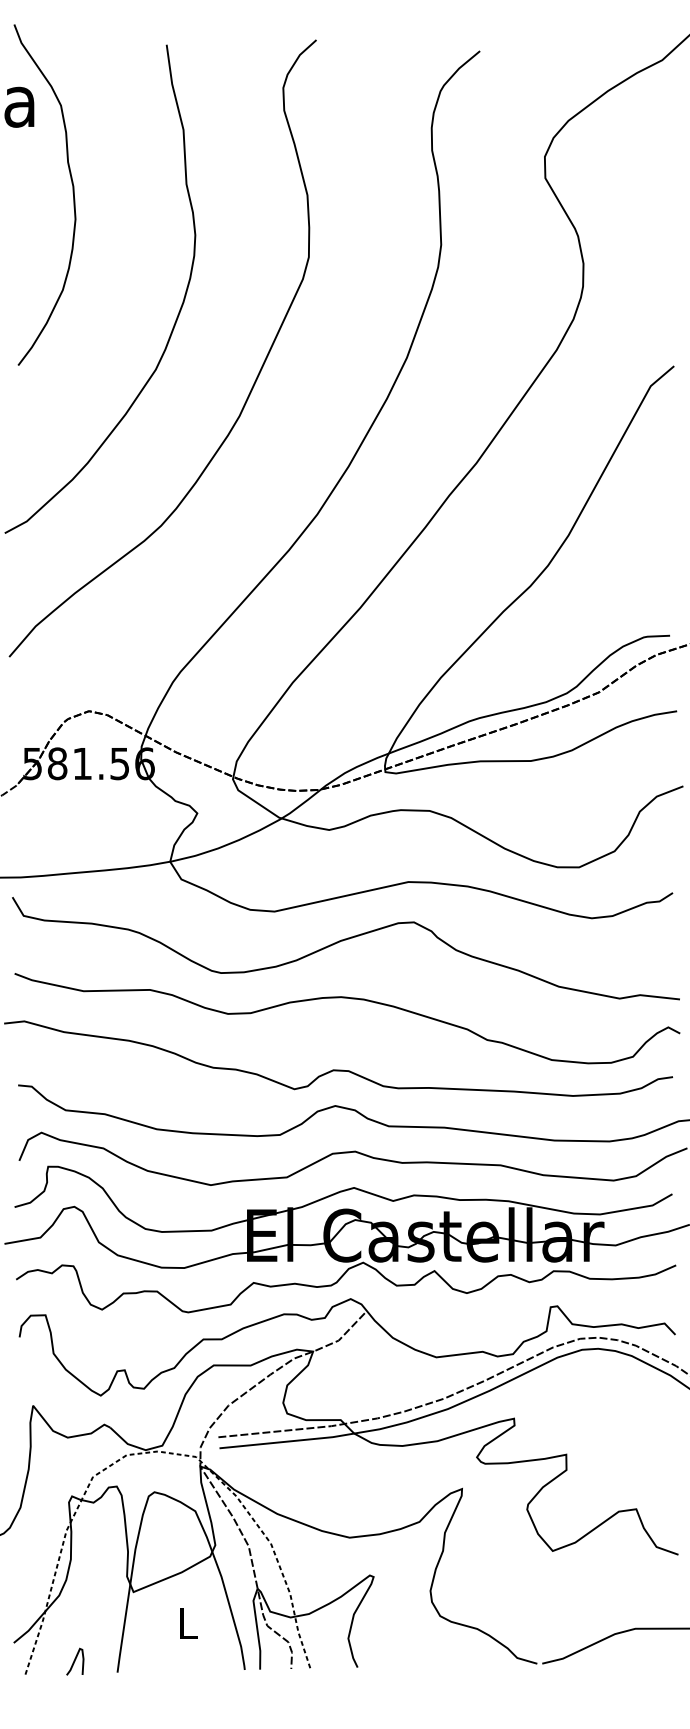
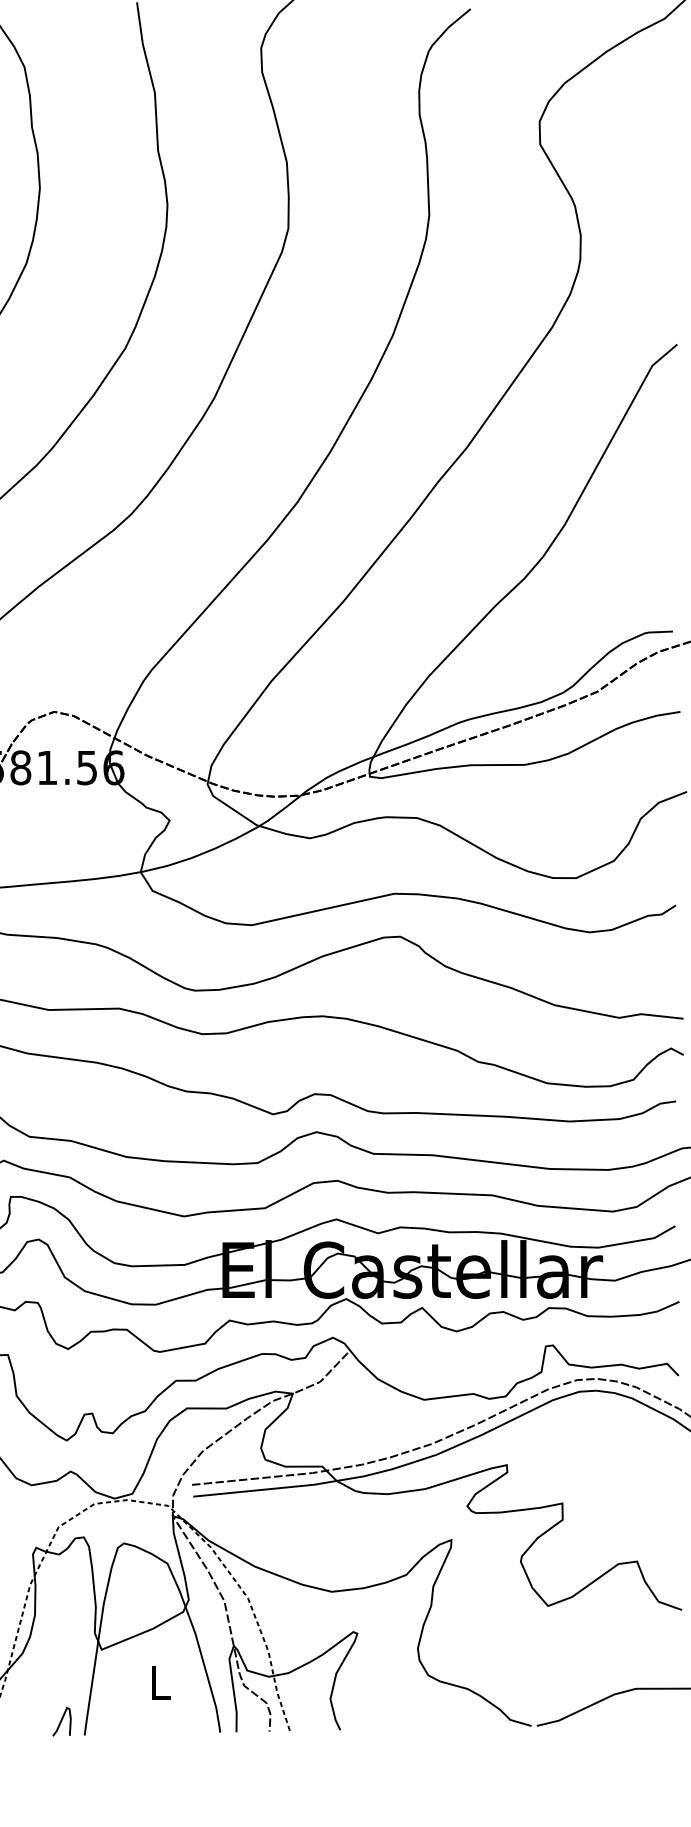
curve: (75, 1661) -> (62, 1721), moved

